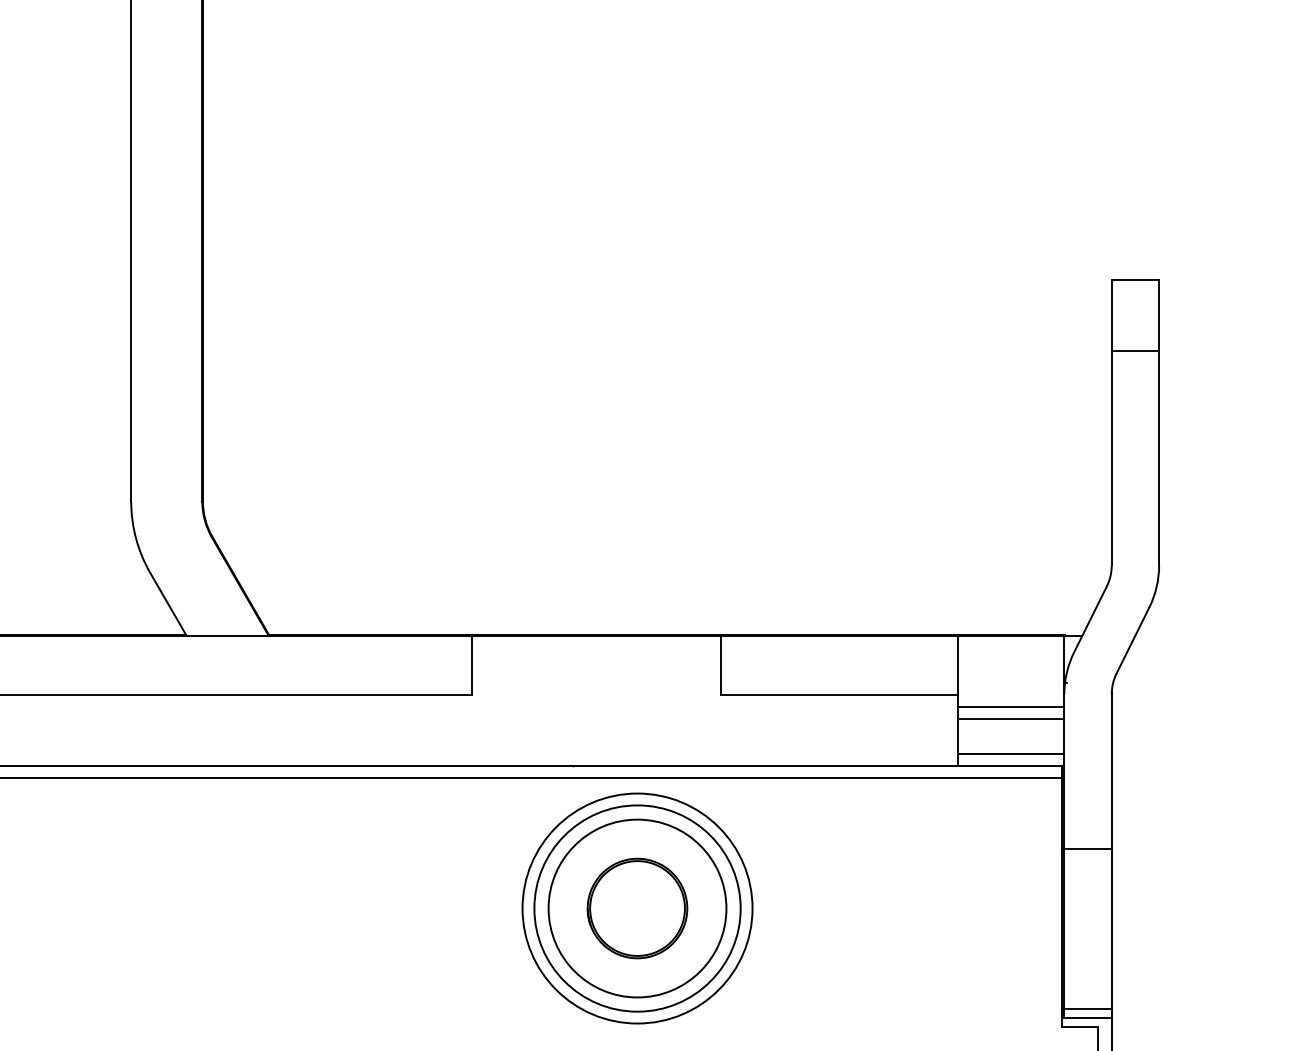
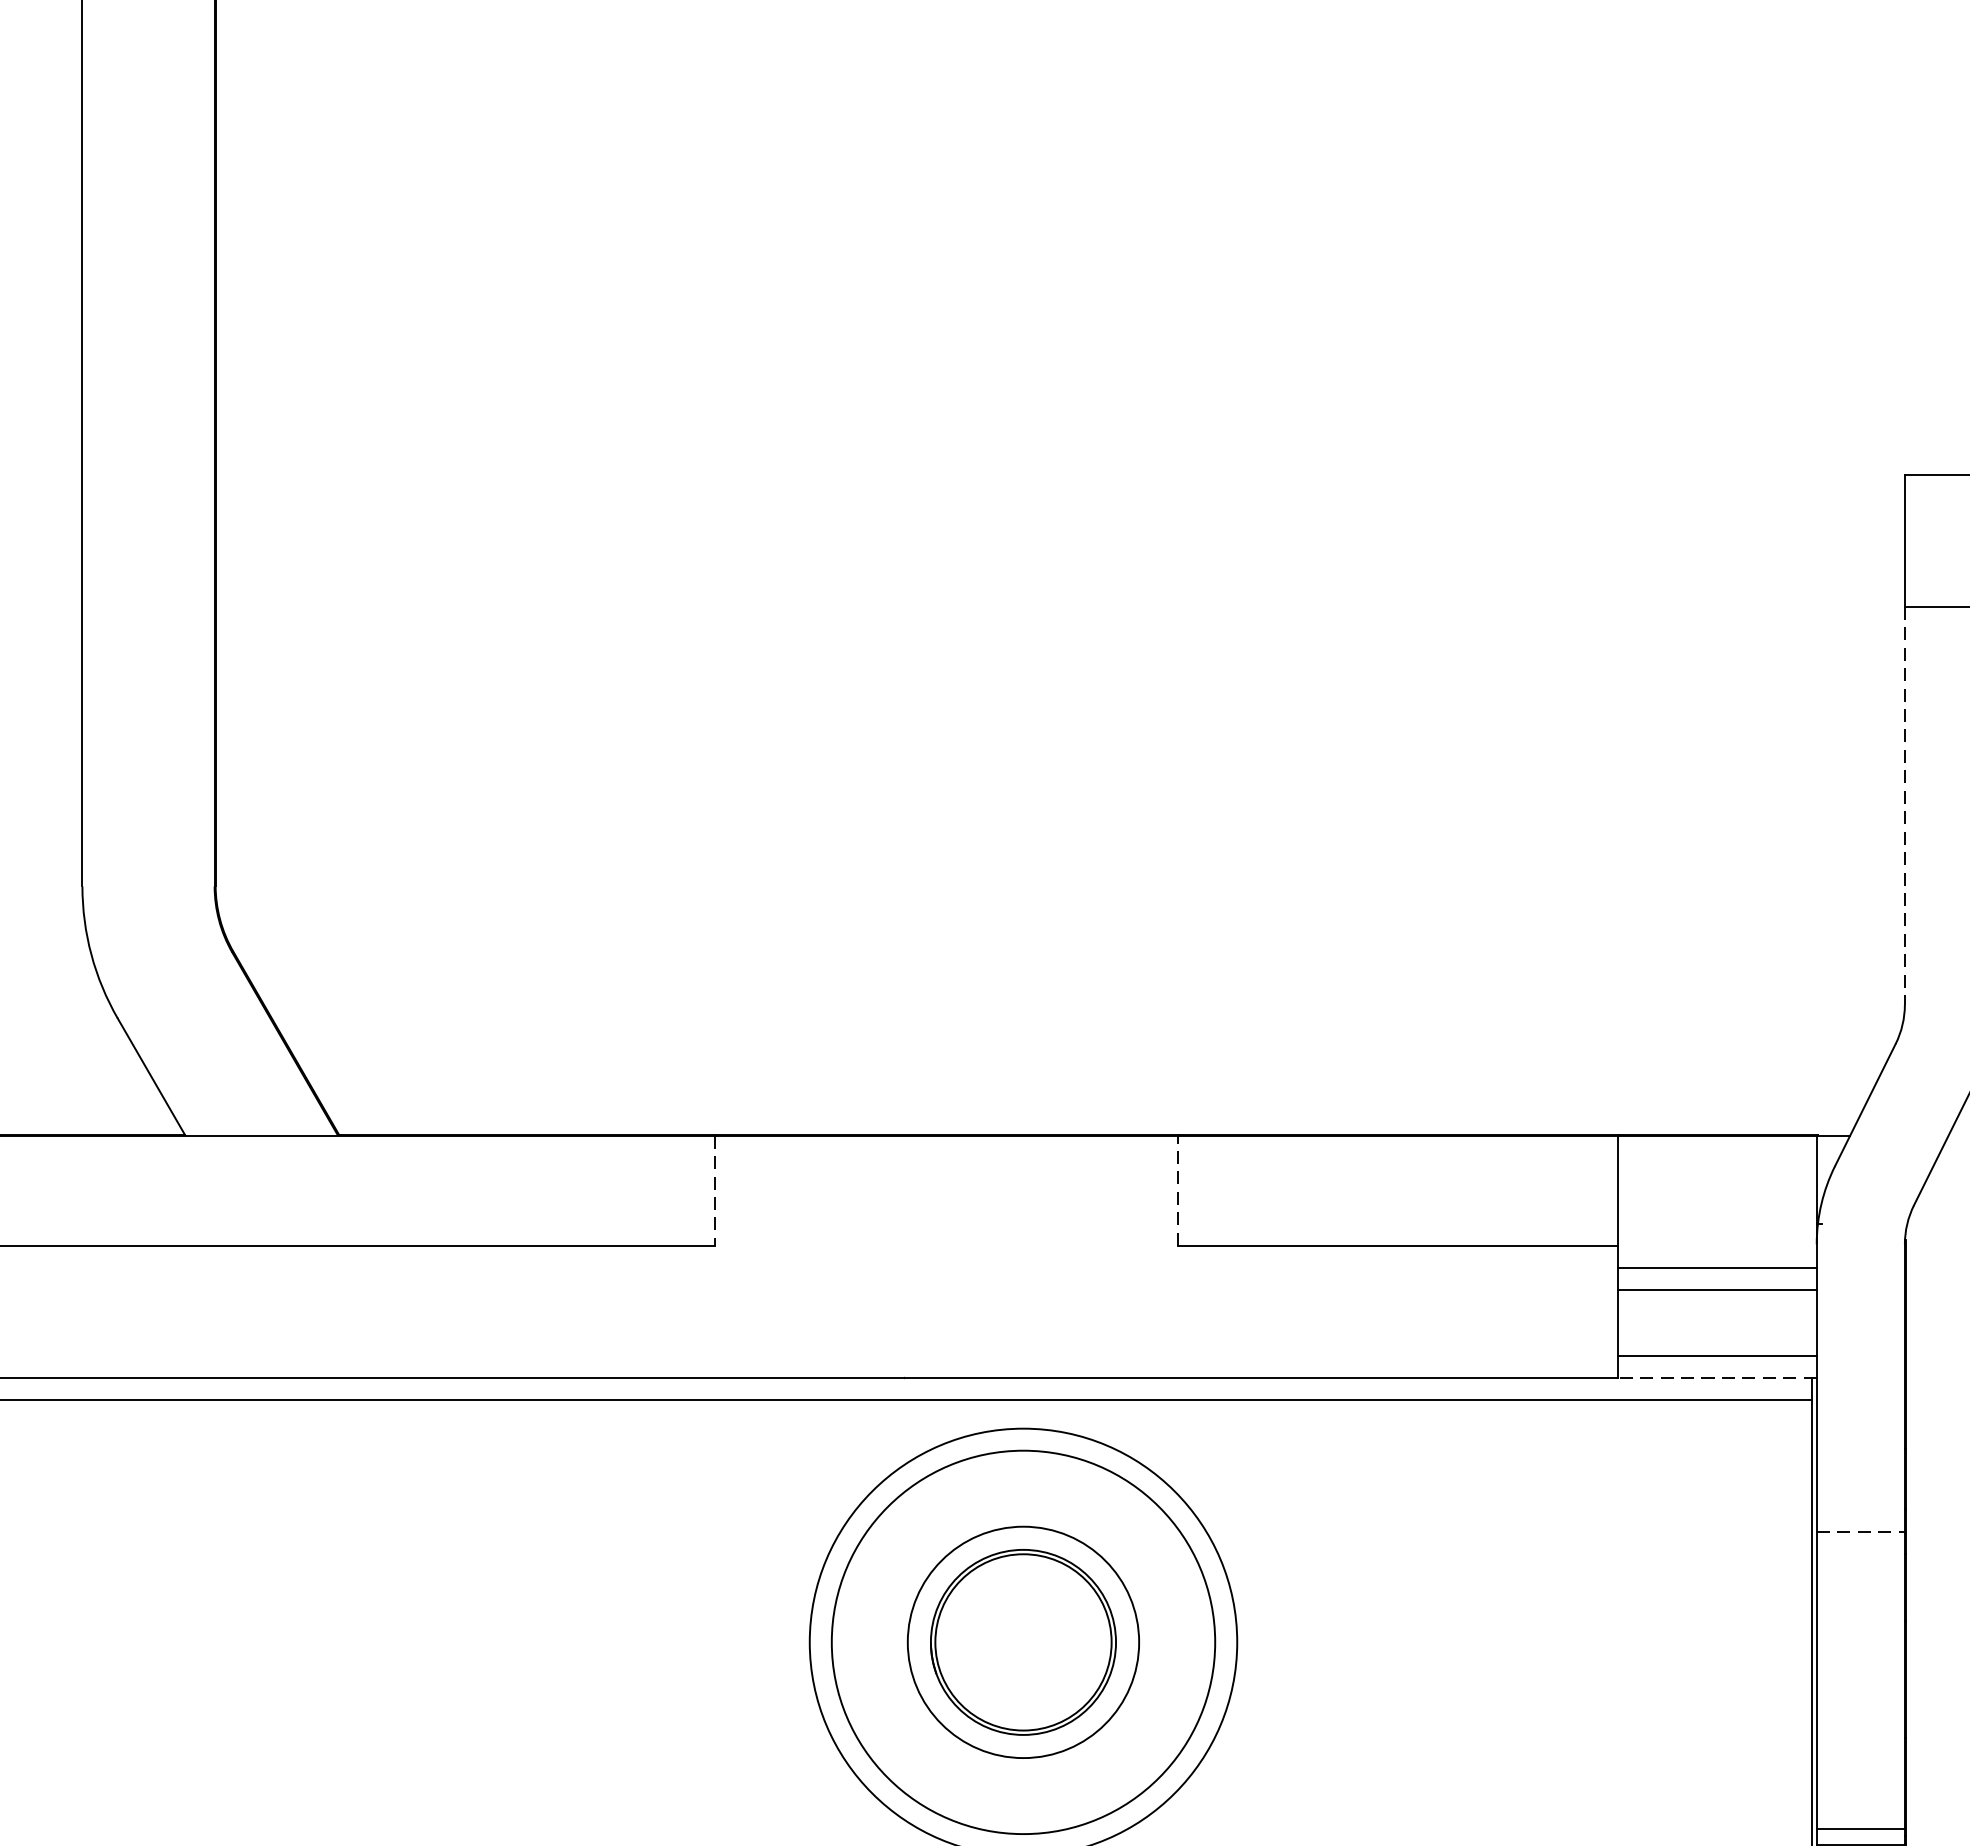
line: (1111, 458) -> (1904, 805), solid -> dashed
line: (471, 665) -> (714, 1190), solid -> dashed
line: (720, 665) -> (1177, 1190), solid -> dashed
line: (1010, 766) -> (1716, 1378), solid -> dashed
line: (1088, 849) -> (1861, 1532), solid -> dashed
circle: (637, 908) -> (1023, 1642), size x0.7

